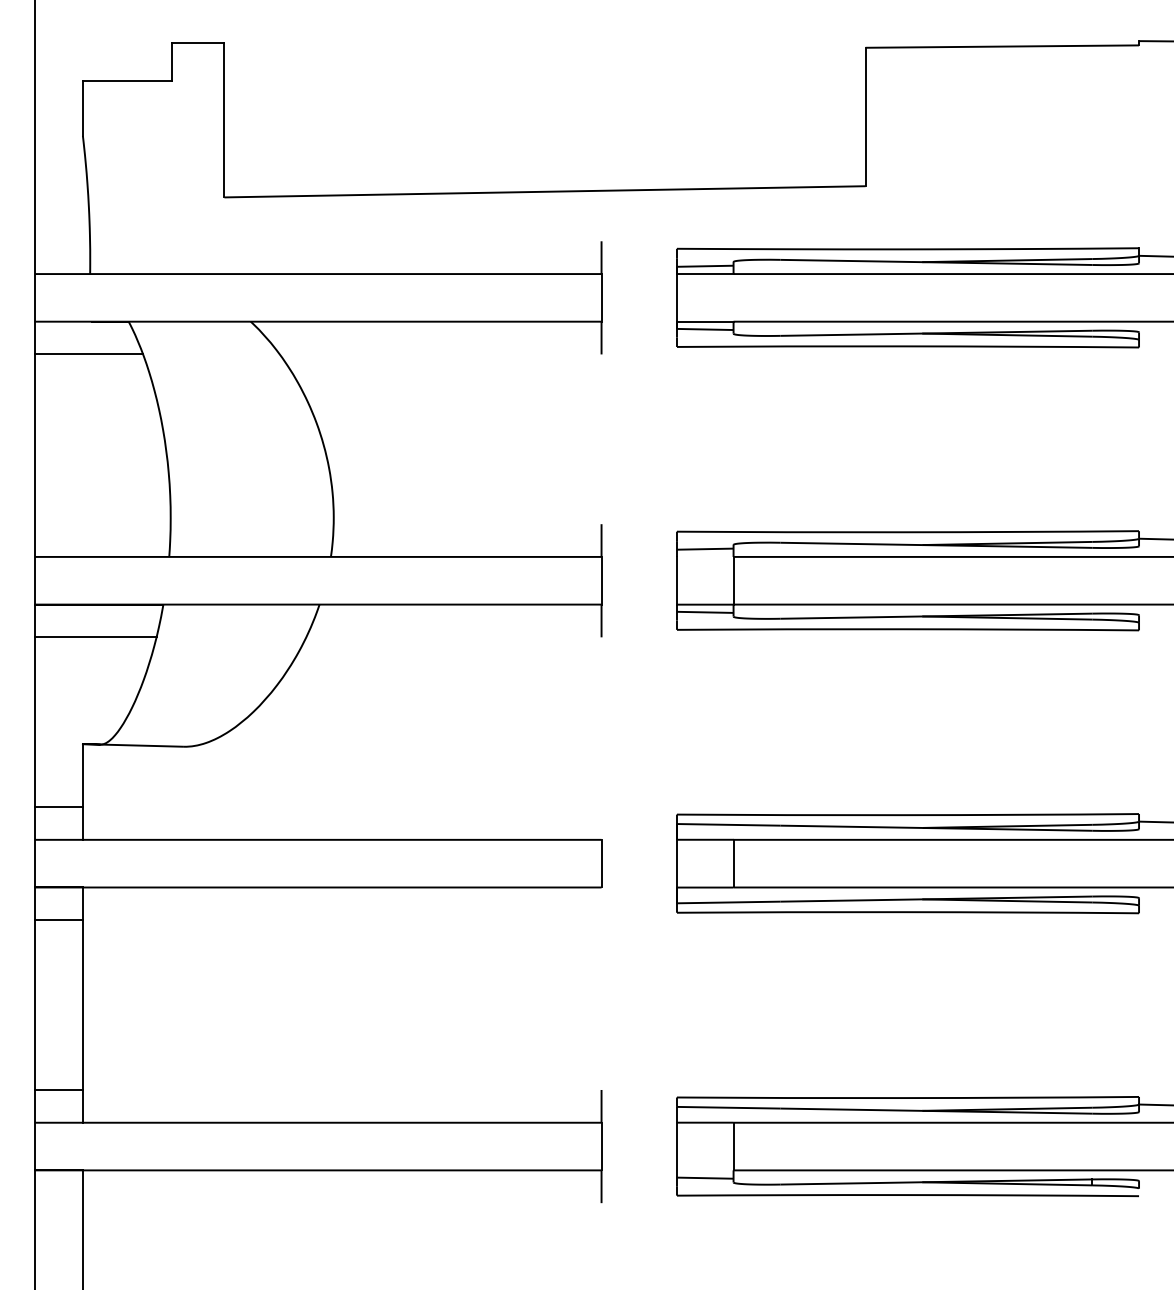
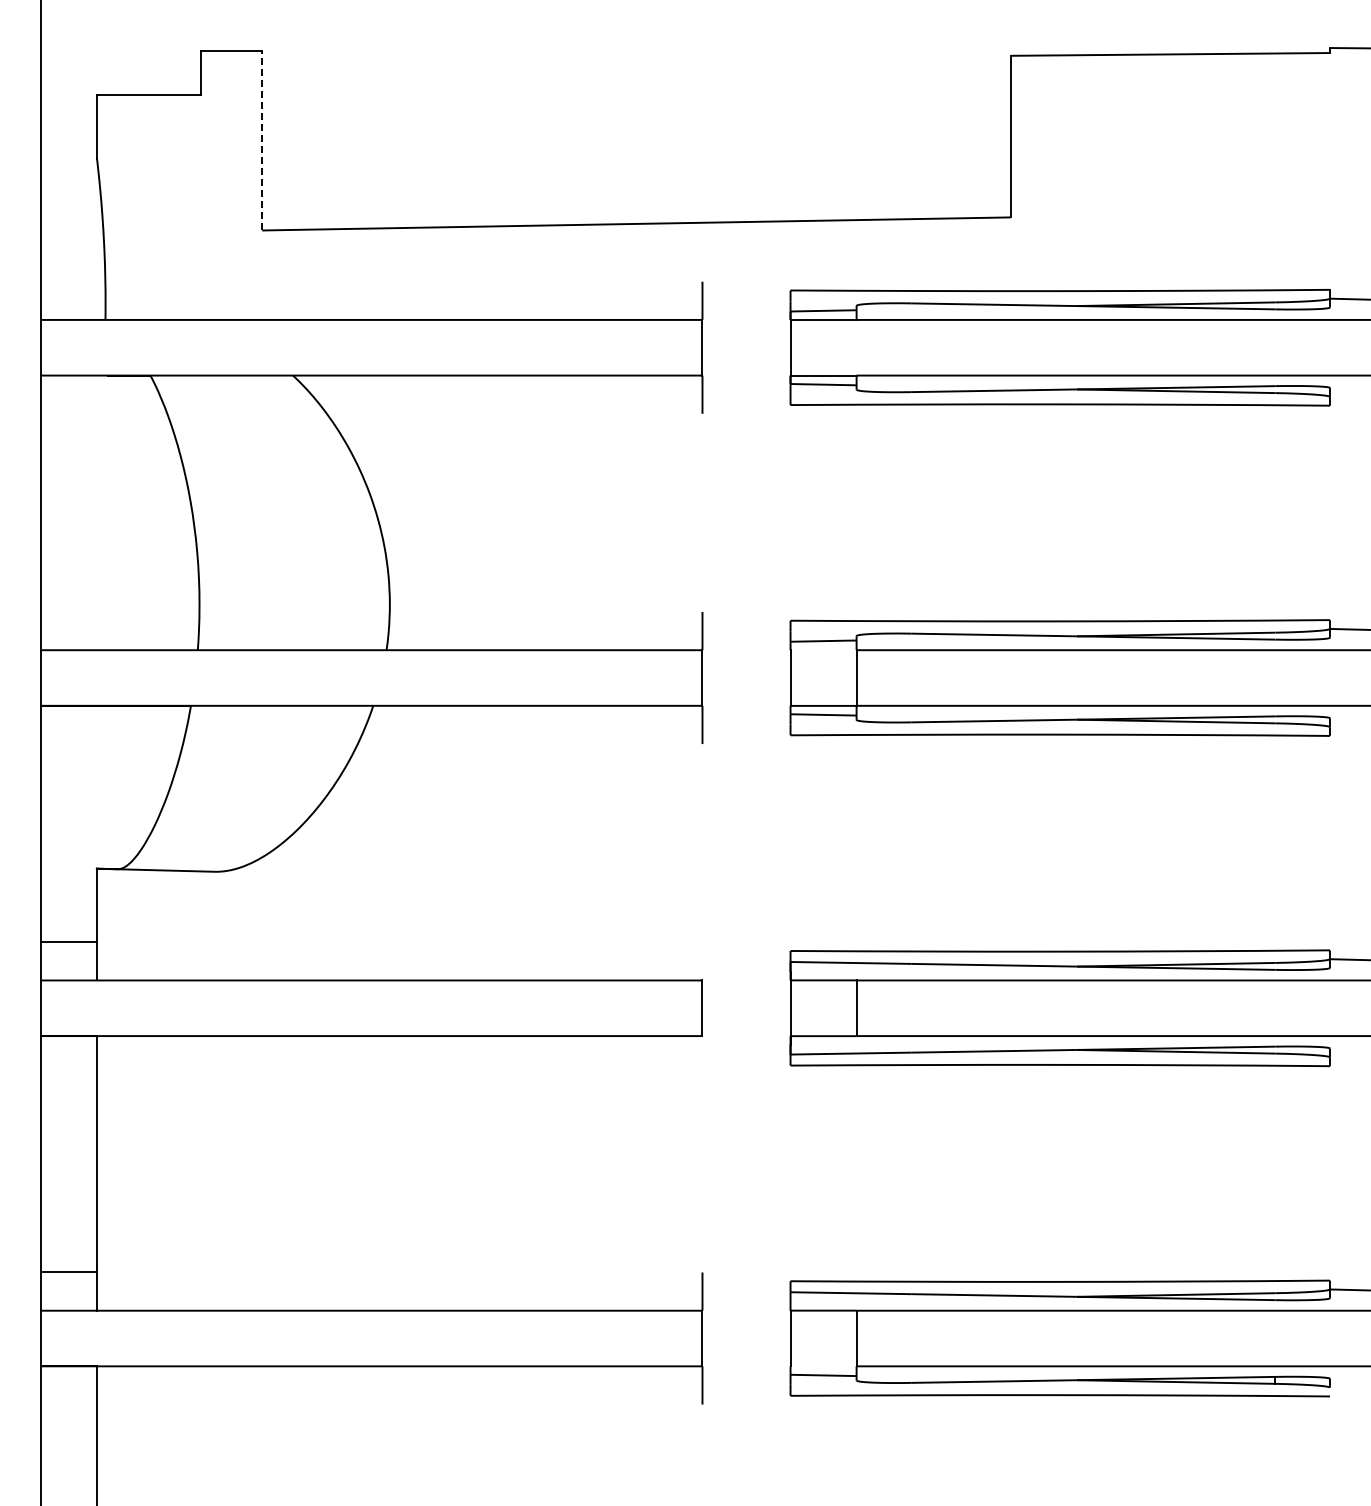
line: (224, 120) -> (262, 140), solid -> dashed
line: (89, 354) -> (104, 413), removed
line: (96, 637) -> (112, 744), removed
line: (59, 920) -> (69, 1074), removed

